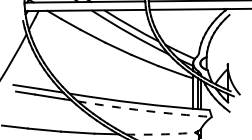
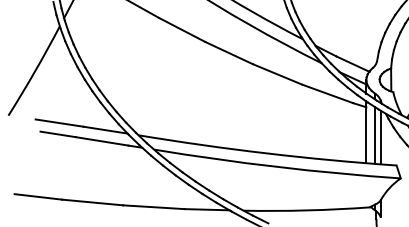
arc: (144, 110) -> (276, 166), dashed -> solid
arc: (160, 134) -> (306, 210), dashed -> solid

